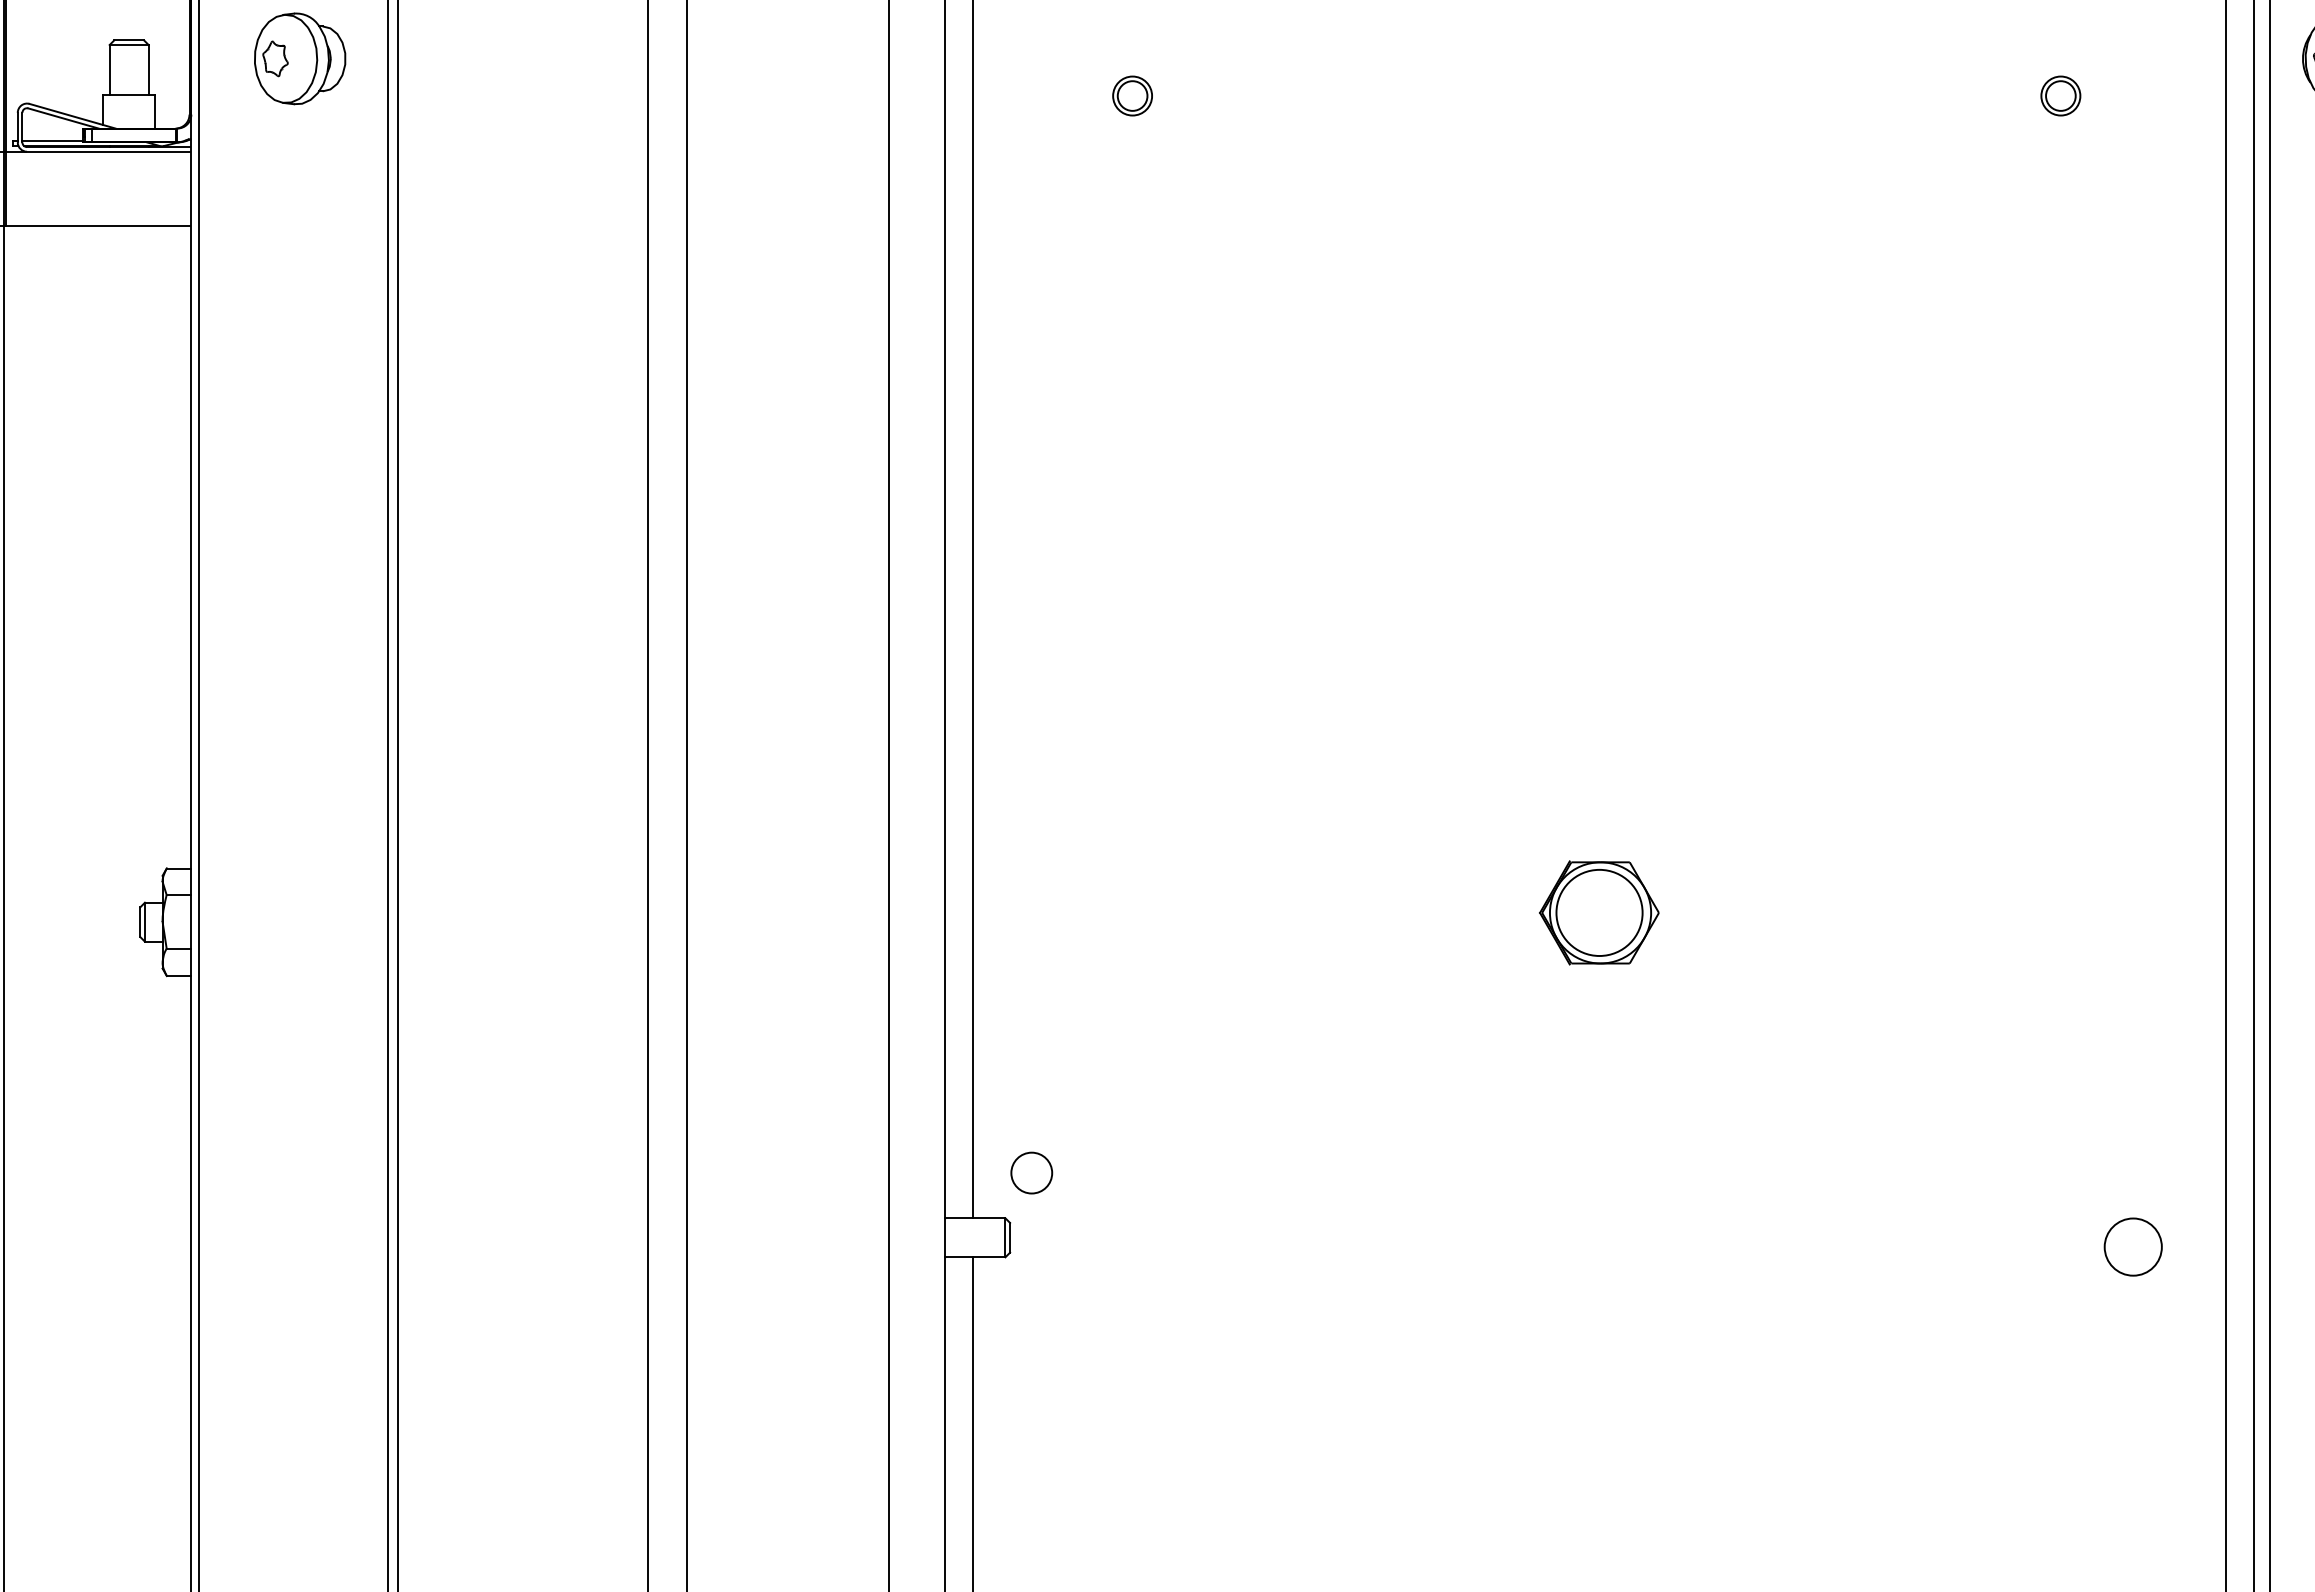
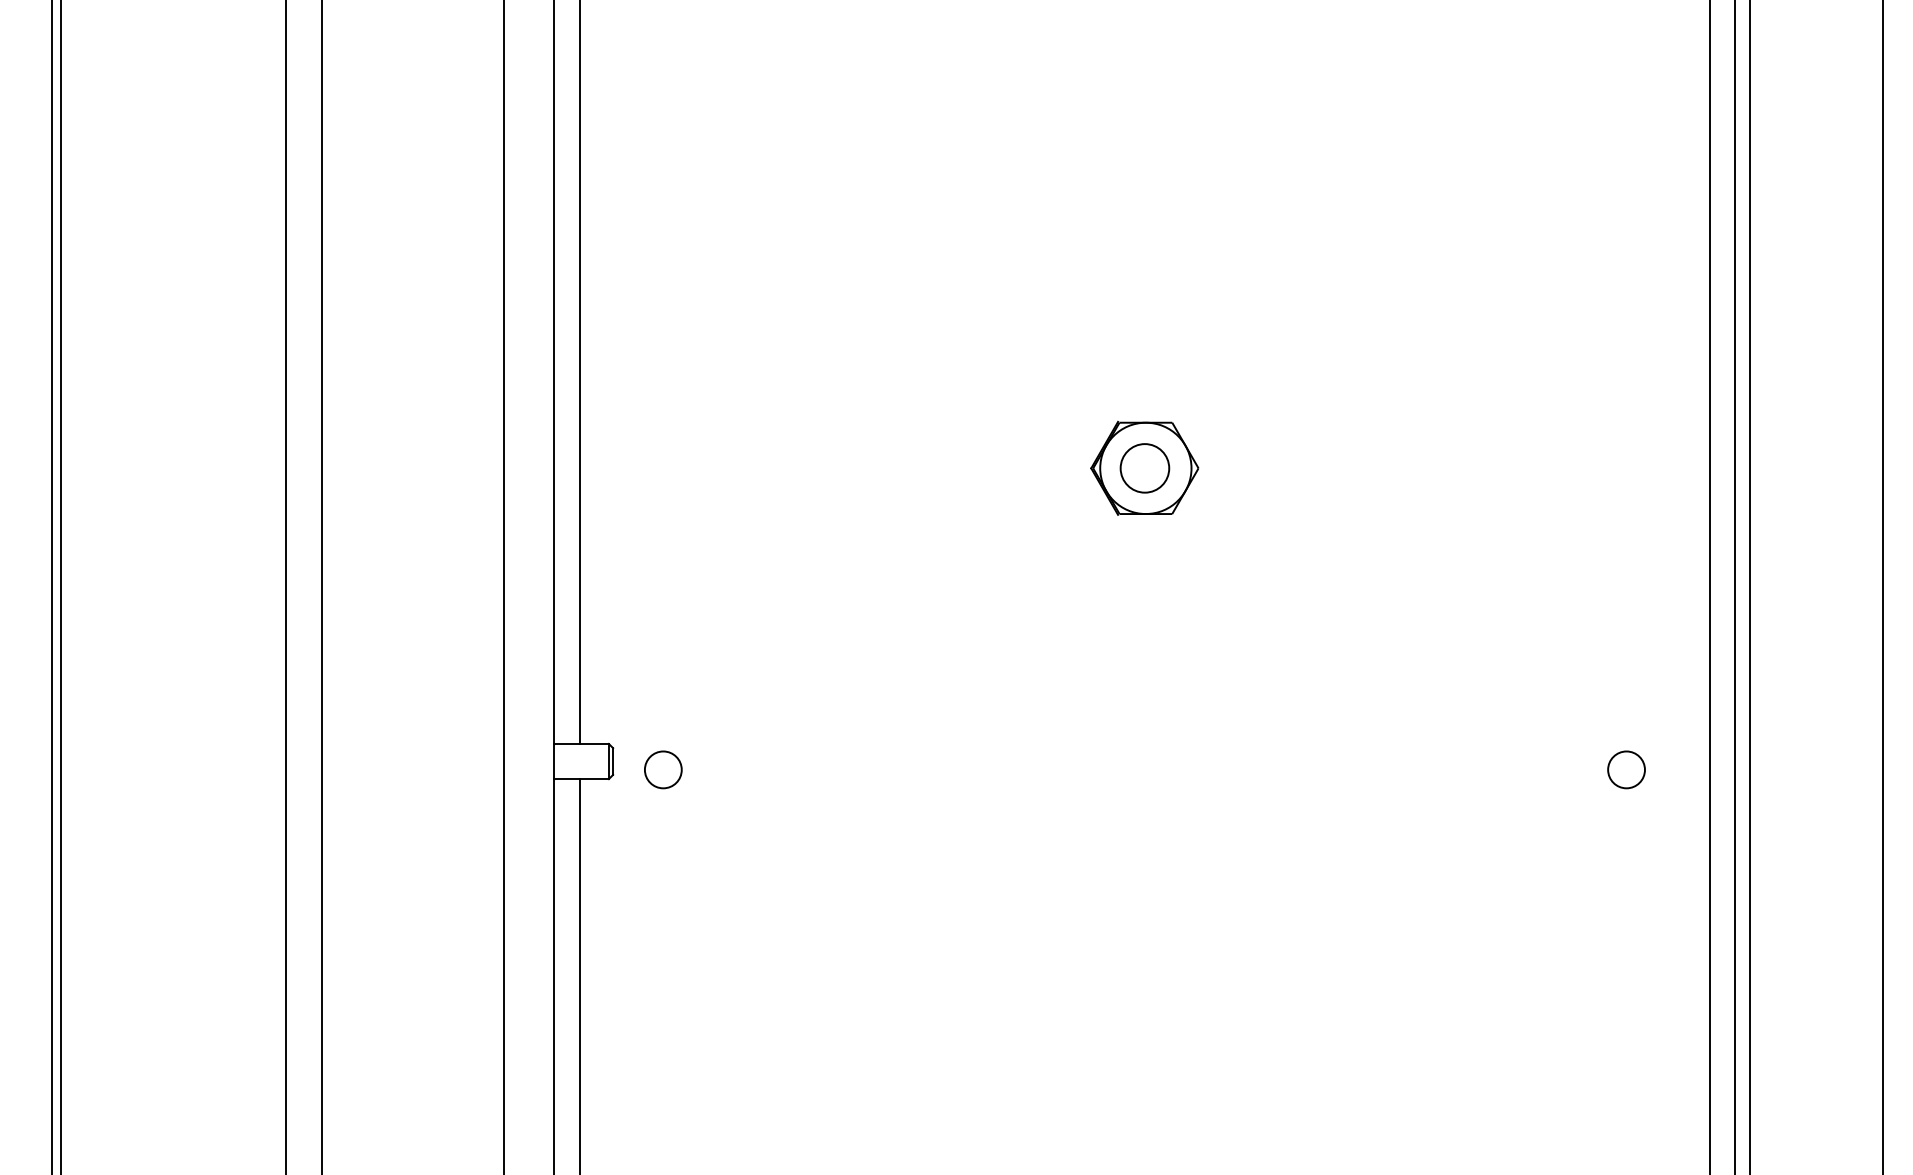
circle: (1599, 912) -> (1144, 467), size x0.62
circle: (1031, 1172) -> (663, 769), moved
circle: (2132, 1246) -> (1625, 769), size x0.71

